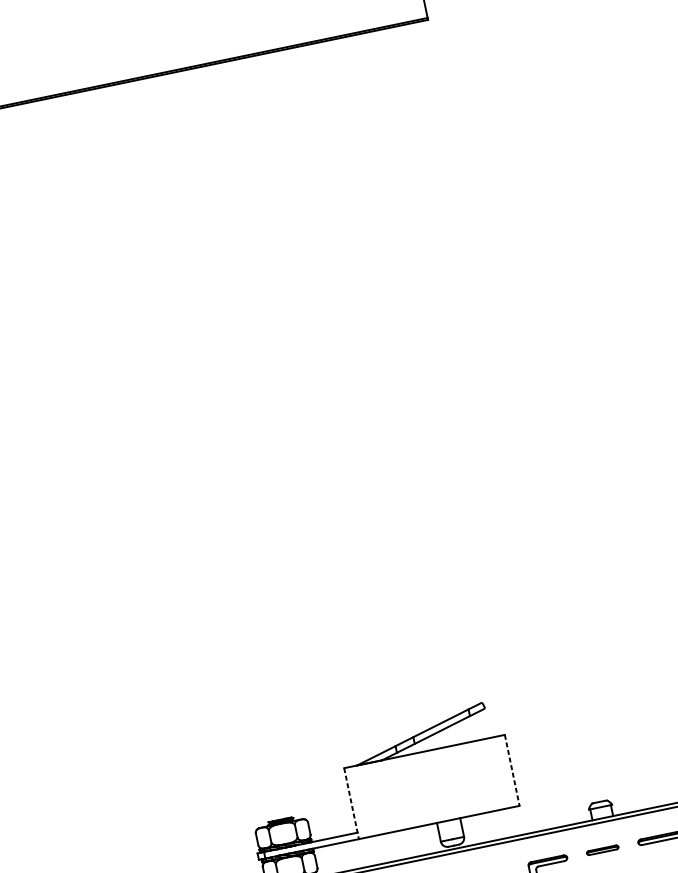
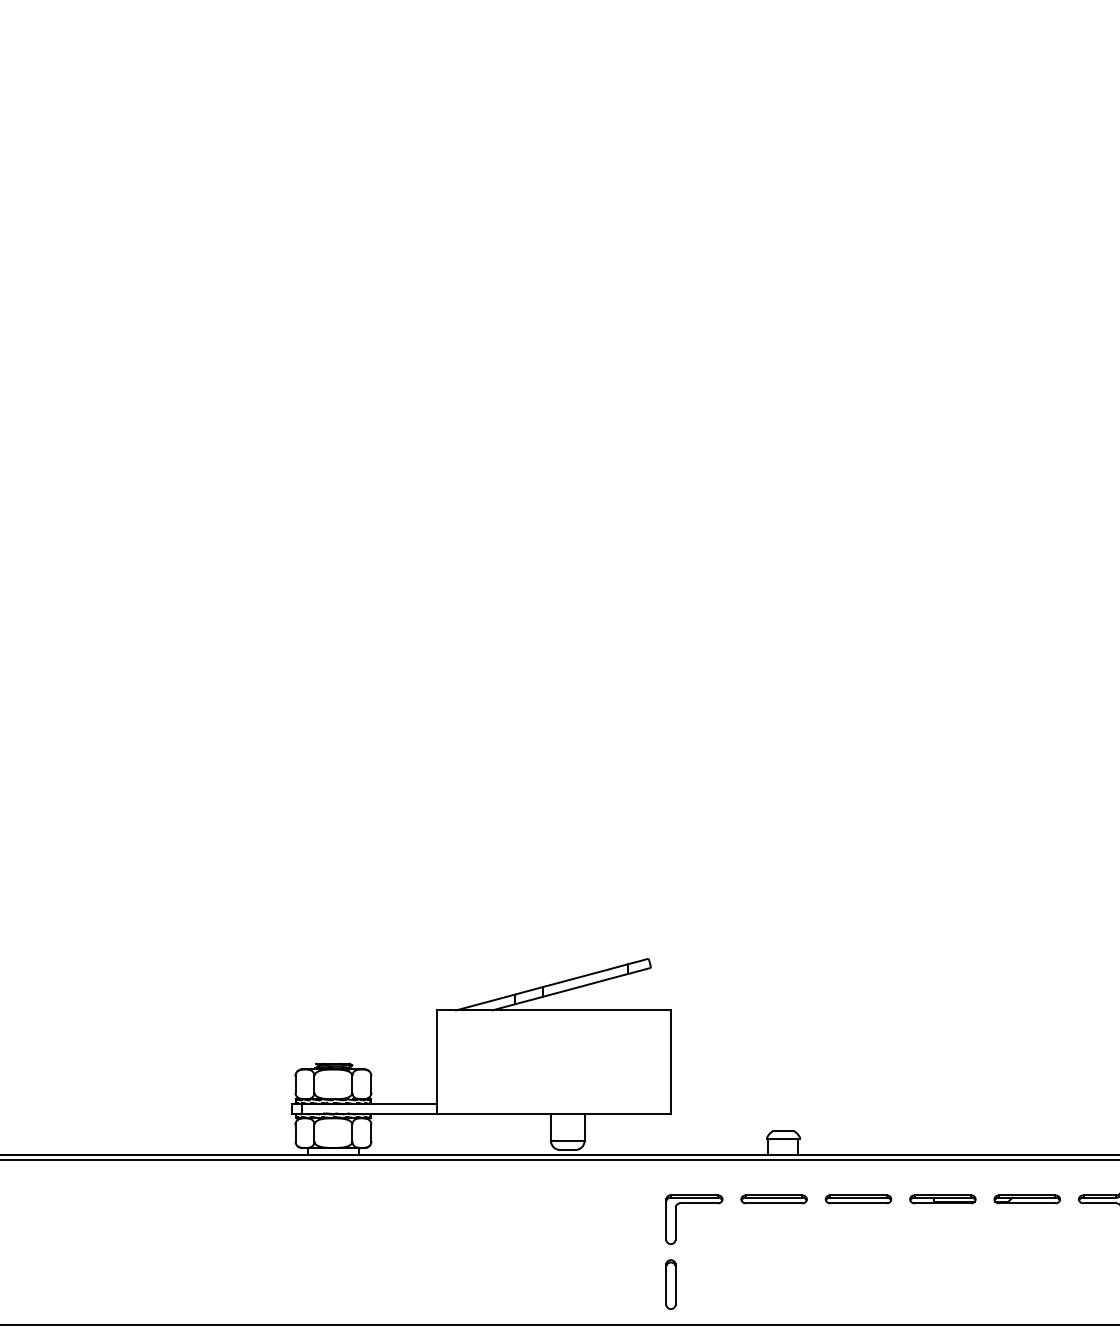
line: (511, 770) -> (670, 1061), dashed -> solid
line: (351, 803) -> (437, 1061), dashed -> solid
part: (602, 850) -> (773, 1199), size x1.43

